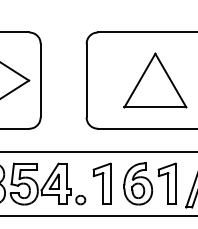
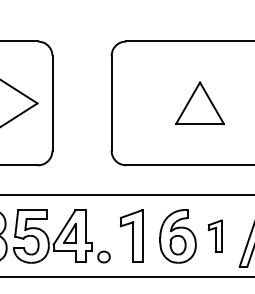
part: (154, 79) -> (199, 102), size x0.6
part: (167, 183) -> (215, 235), size x0.6

